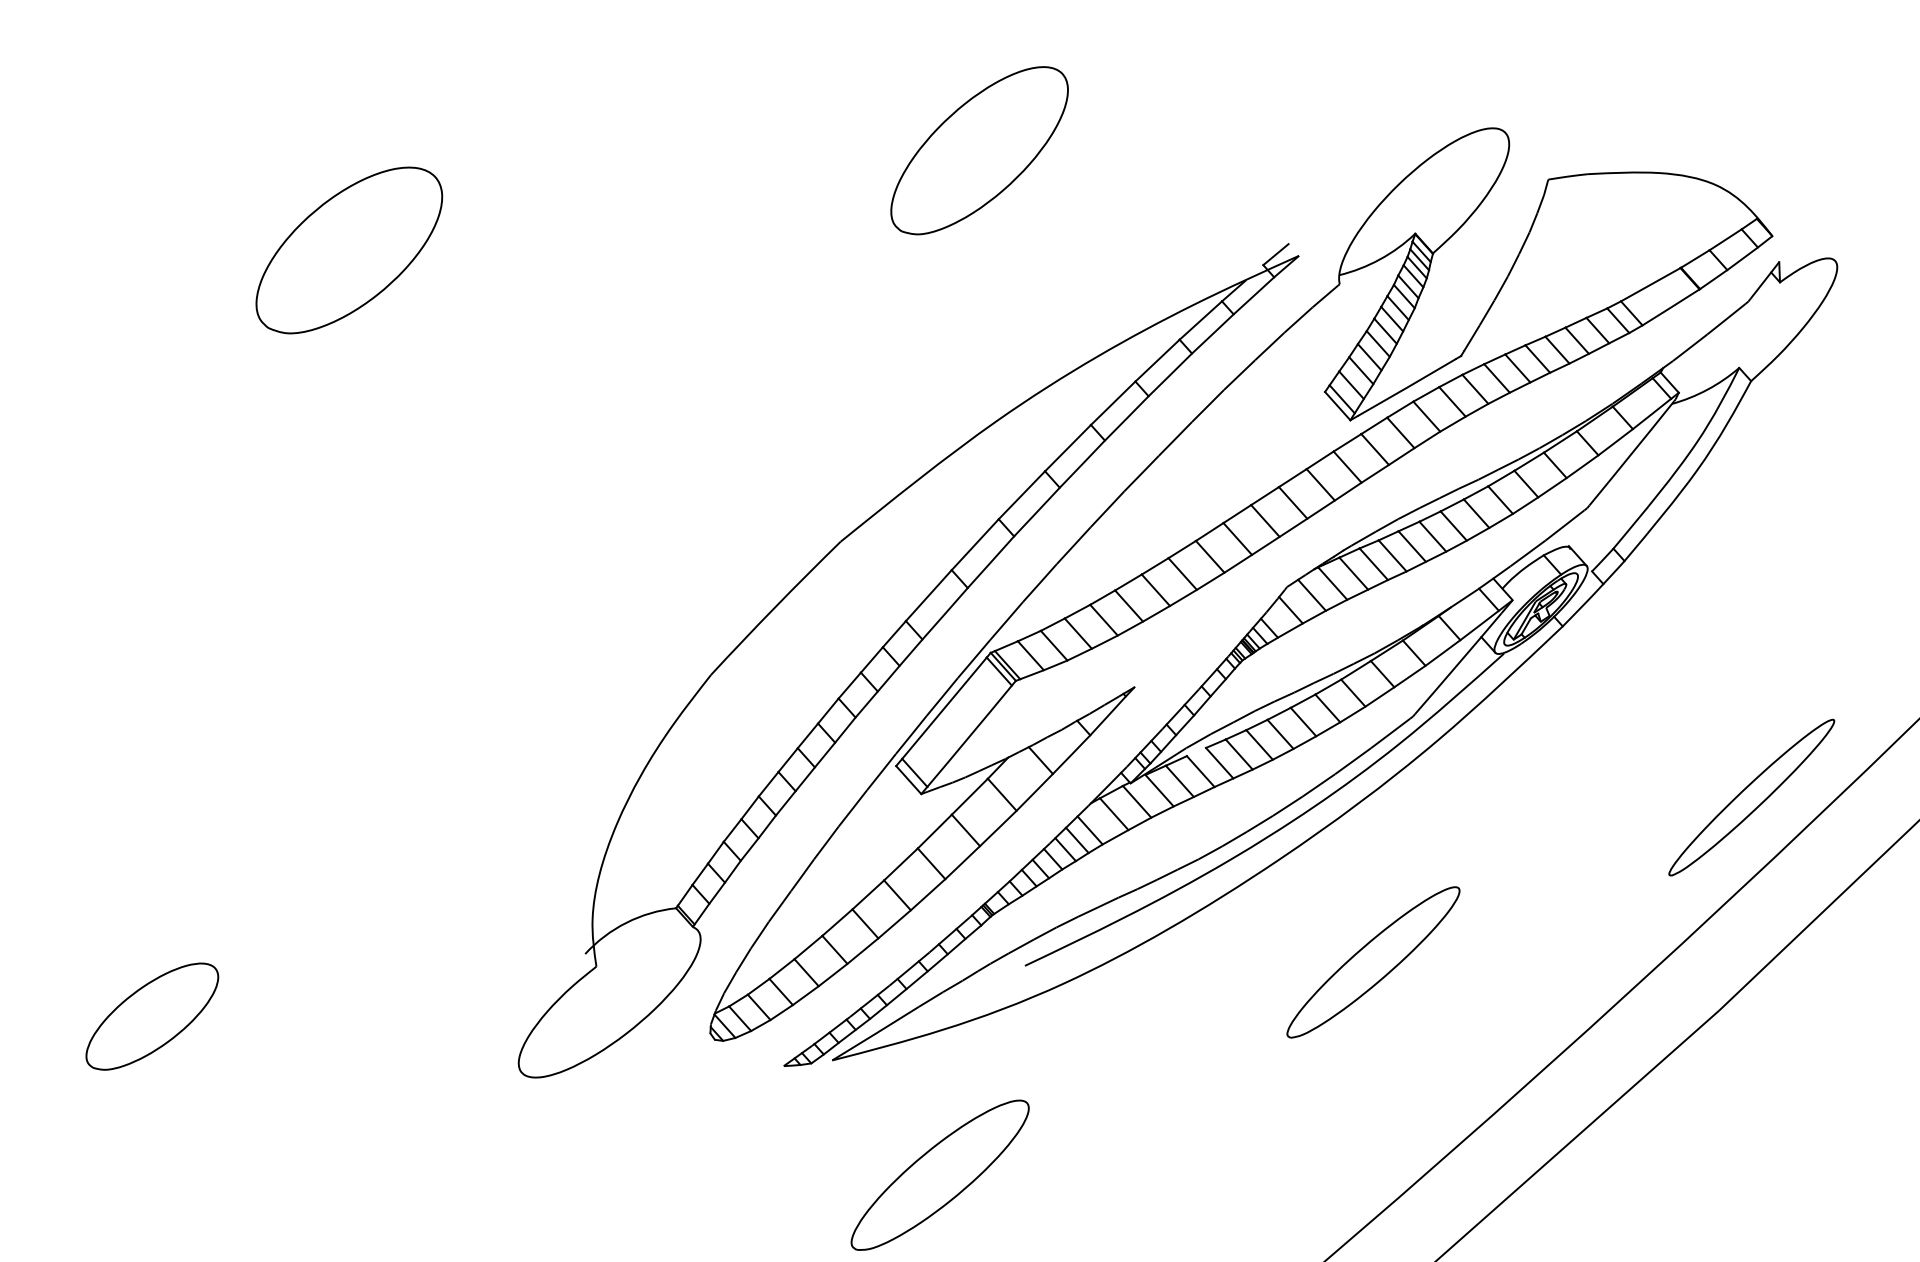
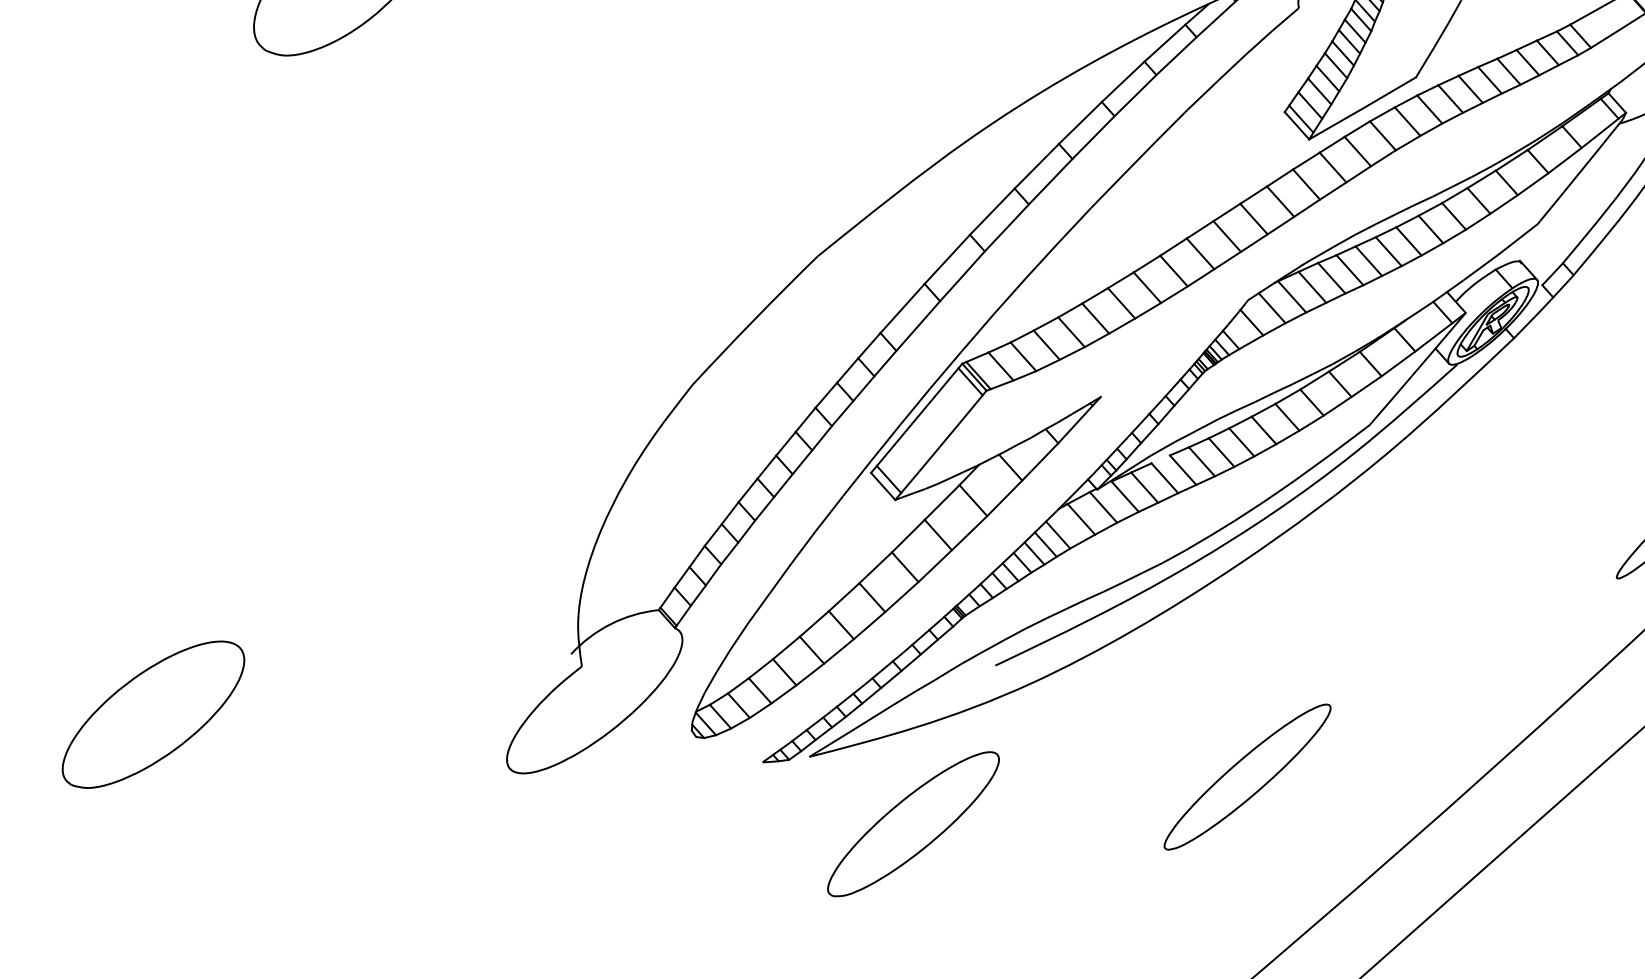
part: (1373, 962) -> (1247, 777), moved
part: (152, 1016) -> (153, 714), size x1.43
part: (939, 1174) -> (912, 823), moved

